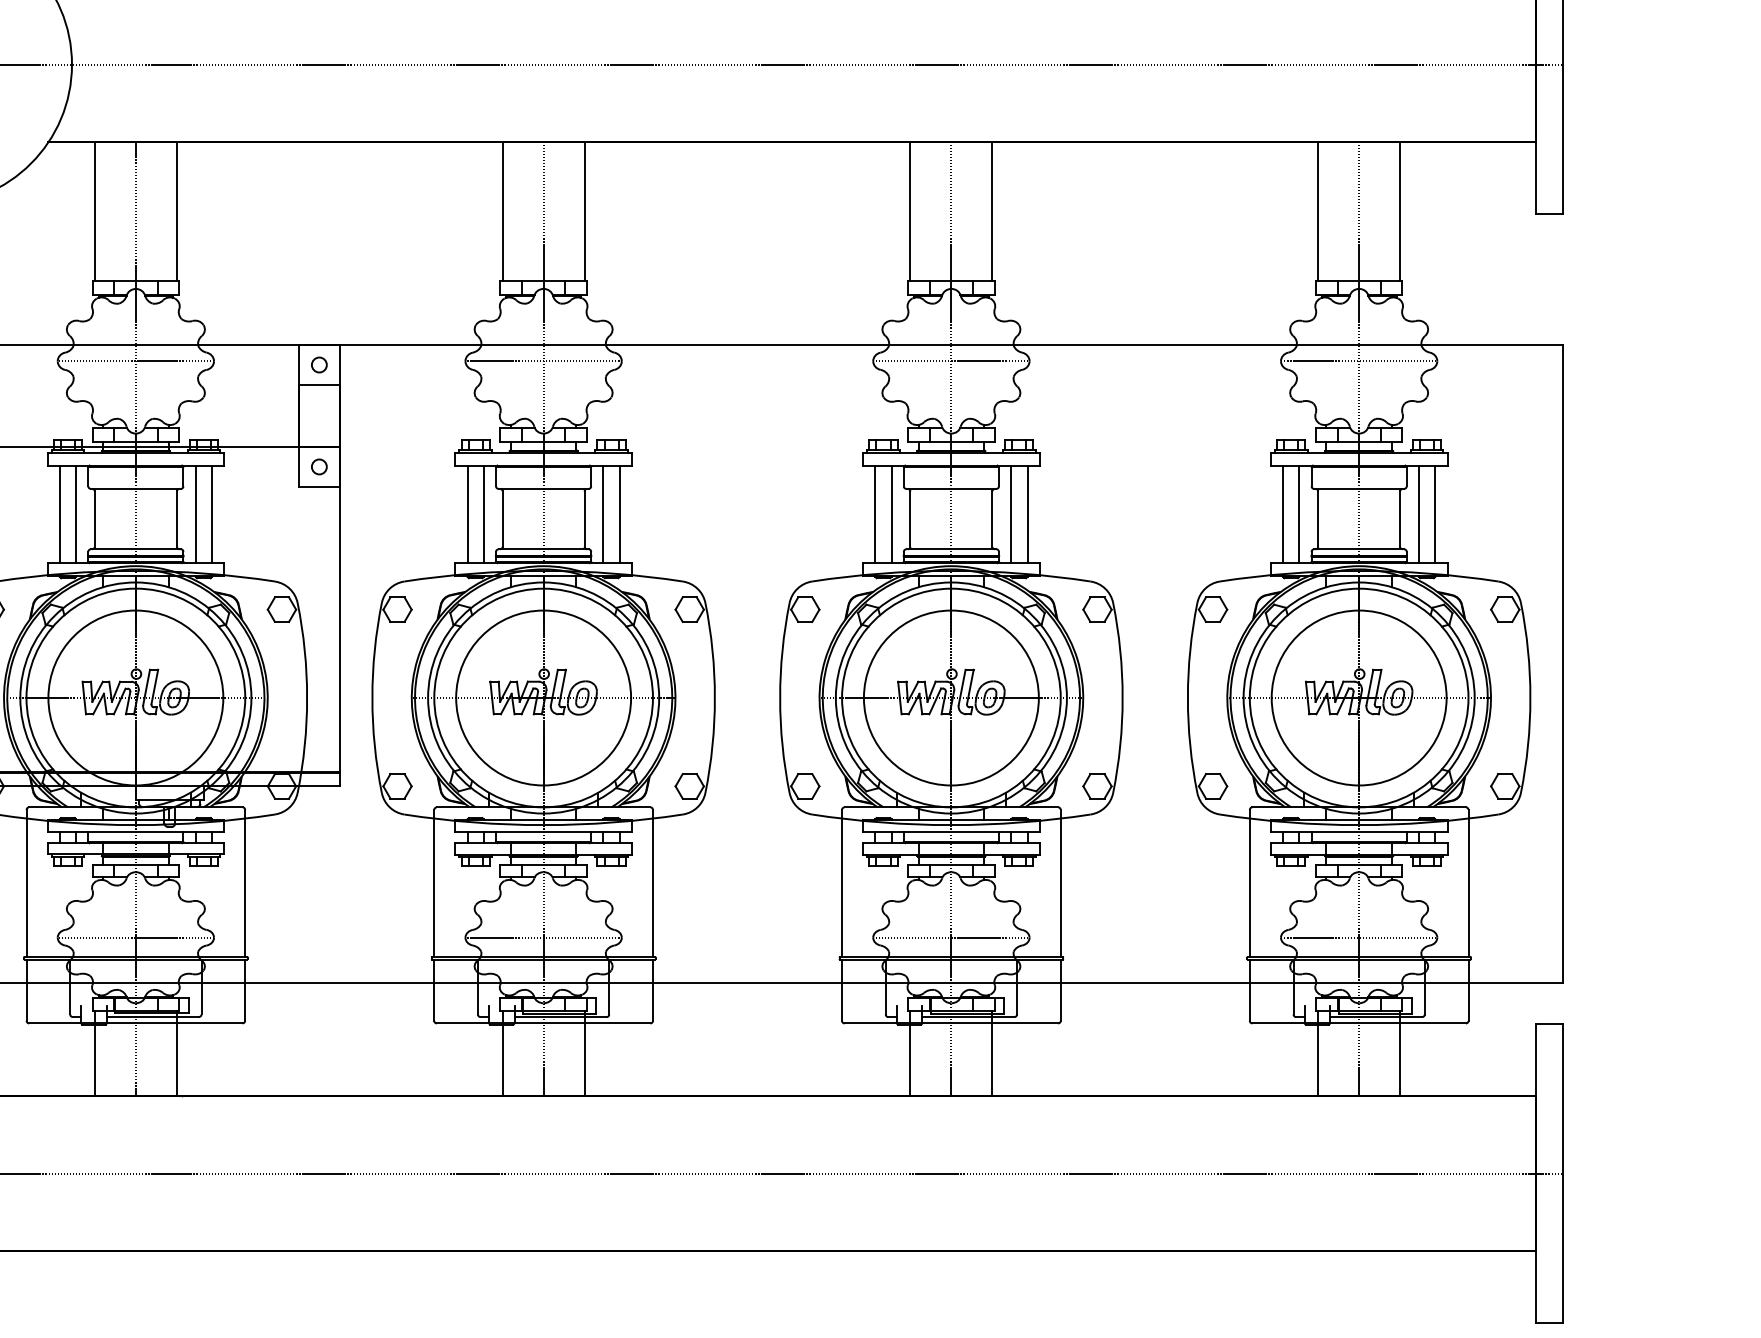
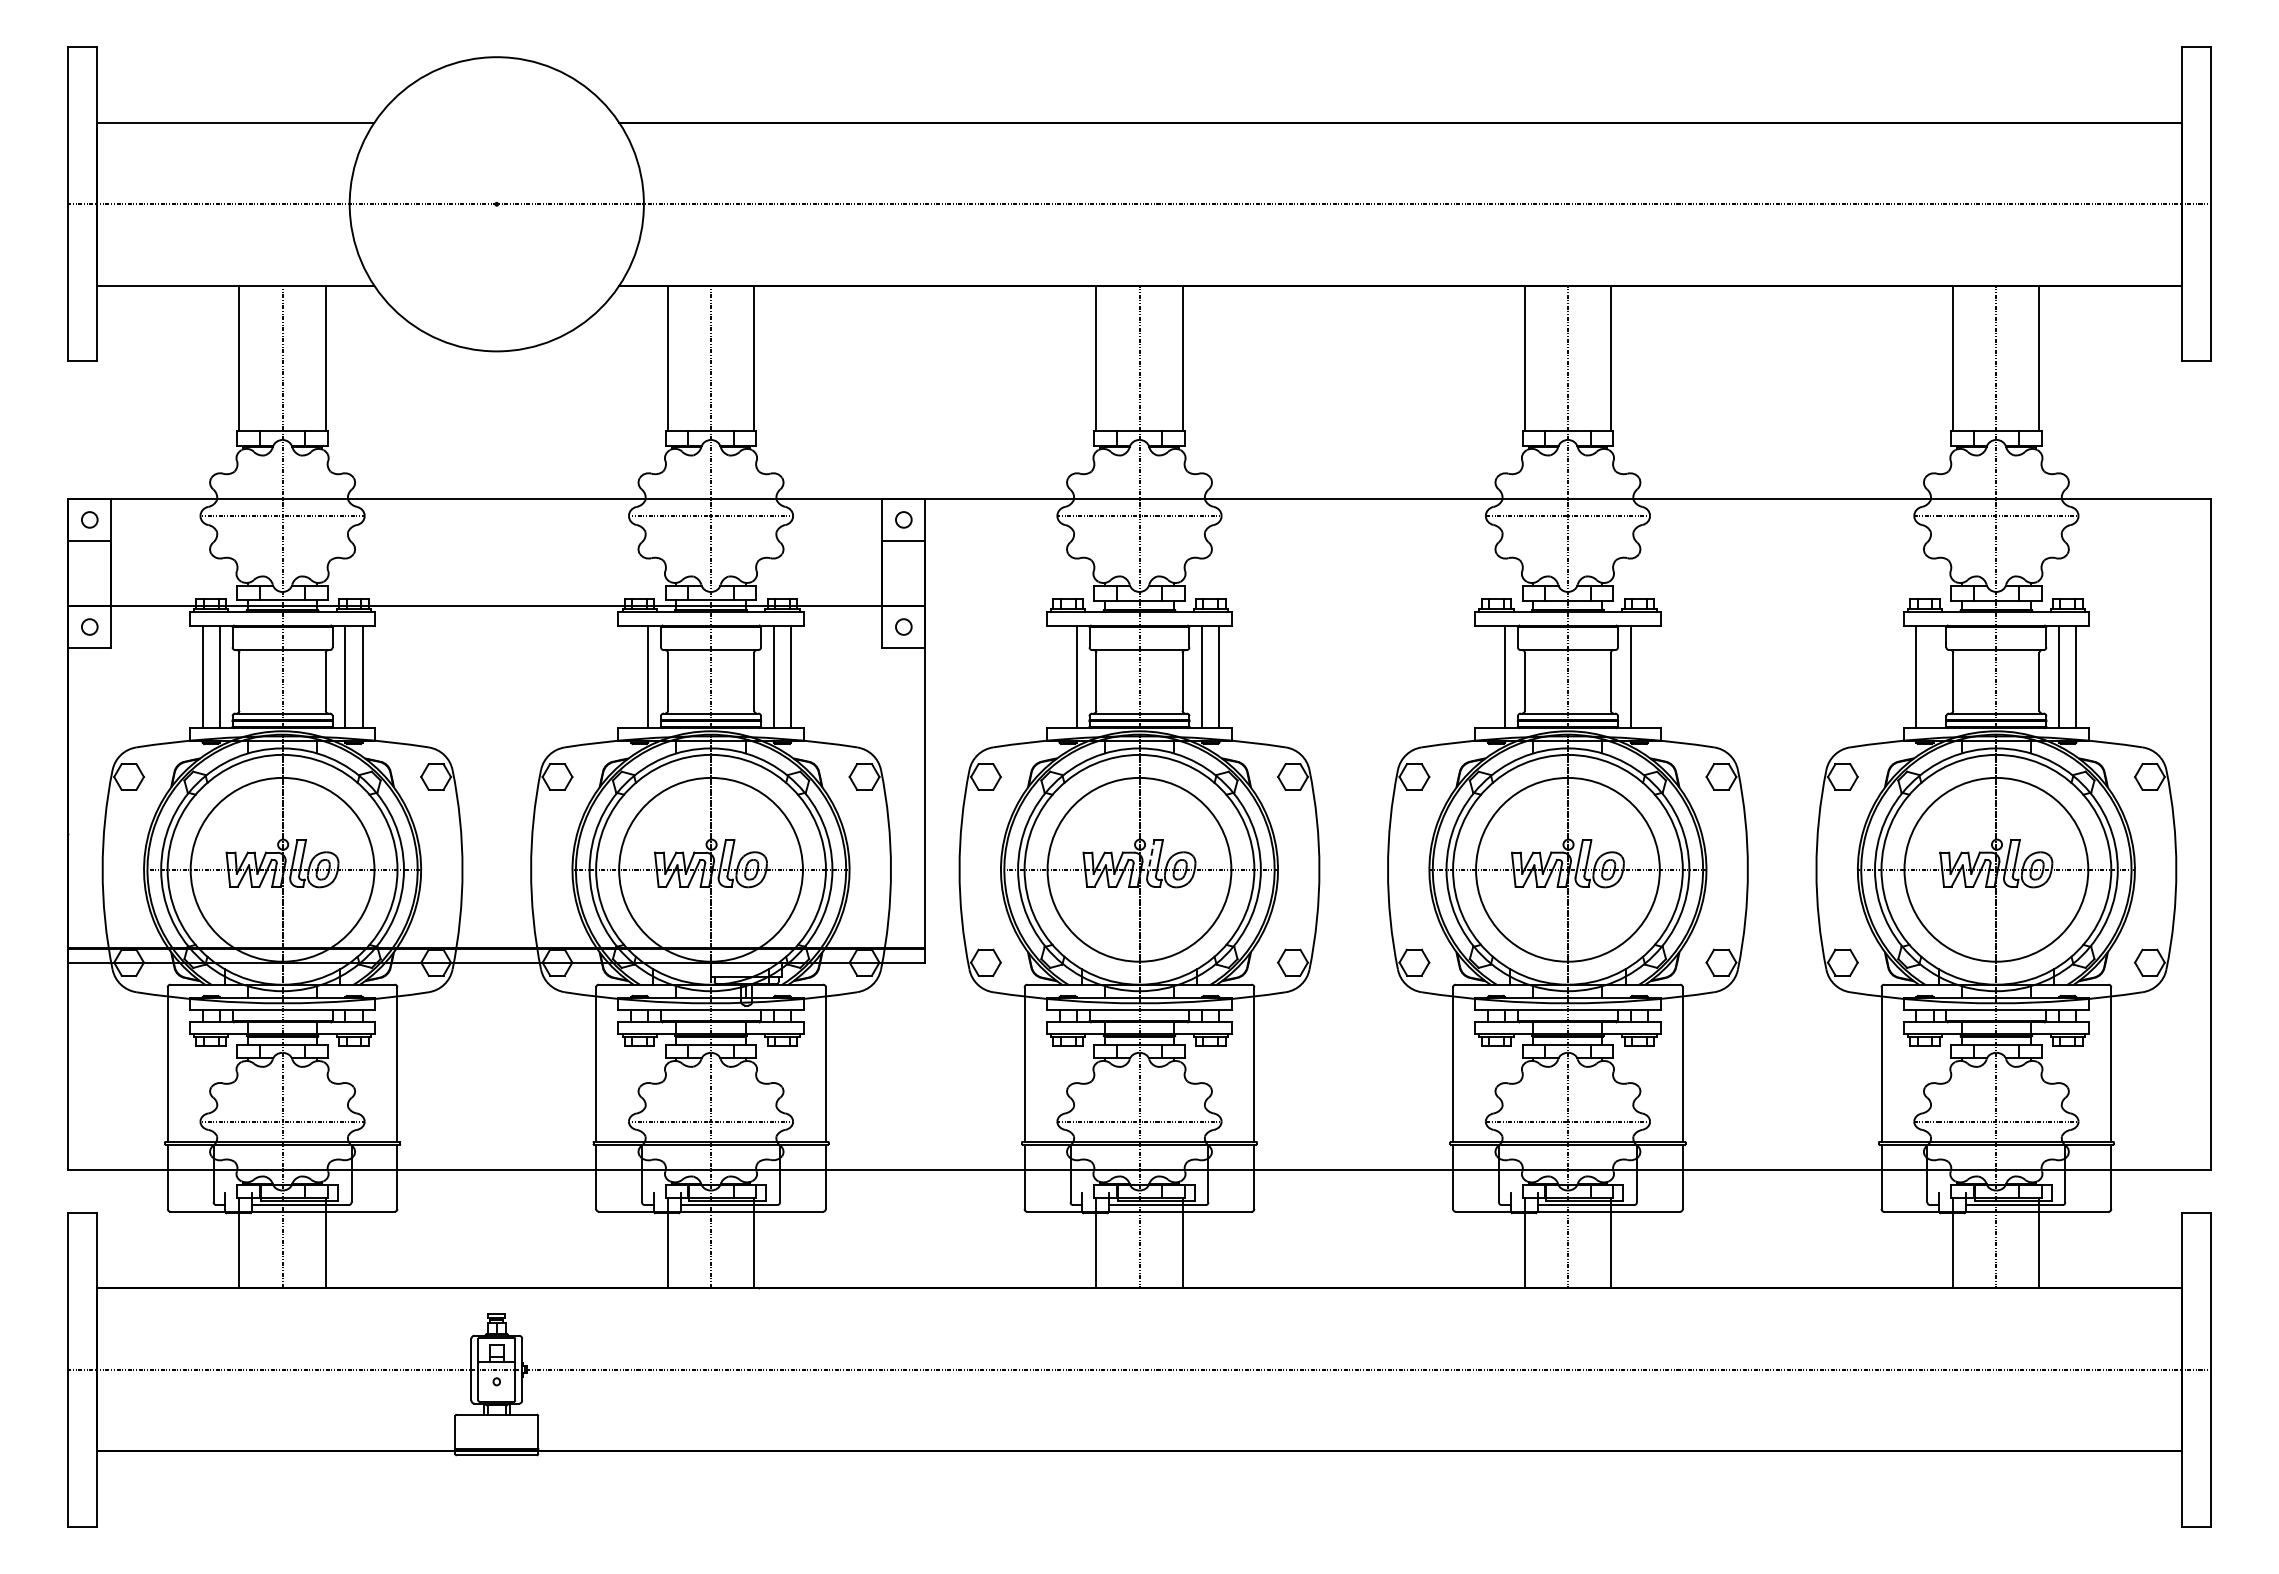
line: (60, 514) -> (631, 676), removed
line: (467, 514) -> (1059, 676), removed
line: (874, 514) -> (1487, 676), removed
line: (1027, 514) -> (1647, 676), removed
line: (1299, 514) -> (1933, 676), removed
line: (554, 687) -> (1150, 858), solid -> dashed

